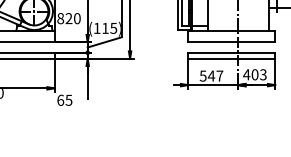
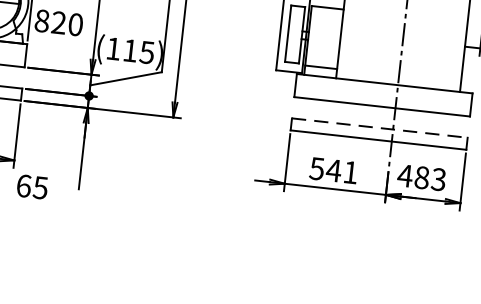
line: (231, 52) -> (379, 127), solid -> dashed
text: (219, 75) -> (350, 171), 547 -> 541
text: (254, 75) -> (420, 179), 403 -> 483

